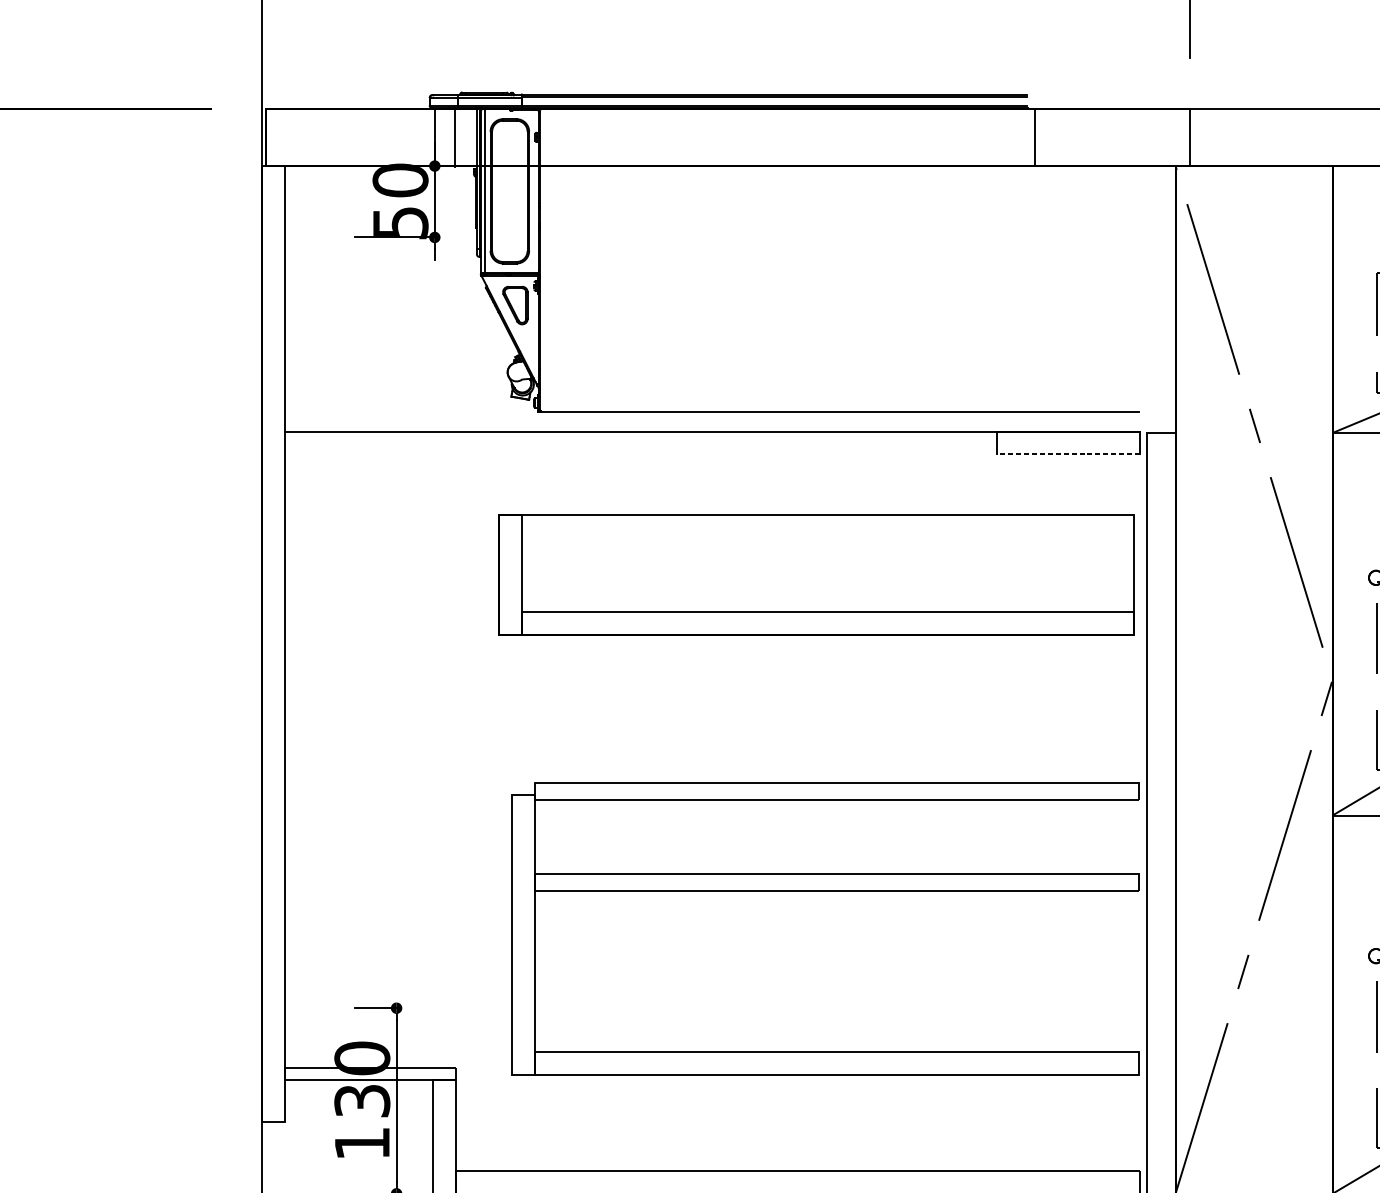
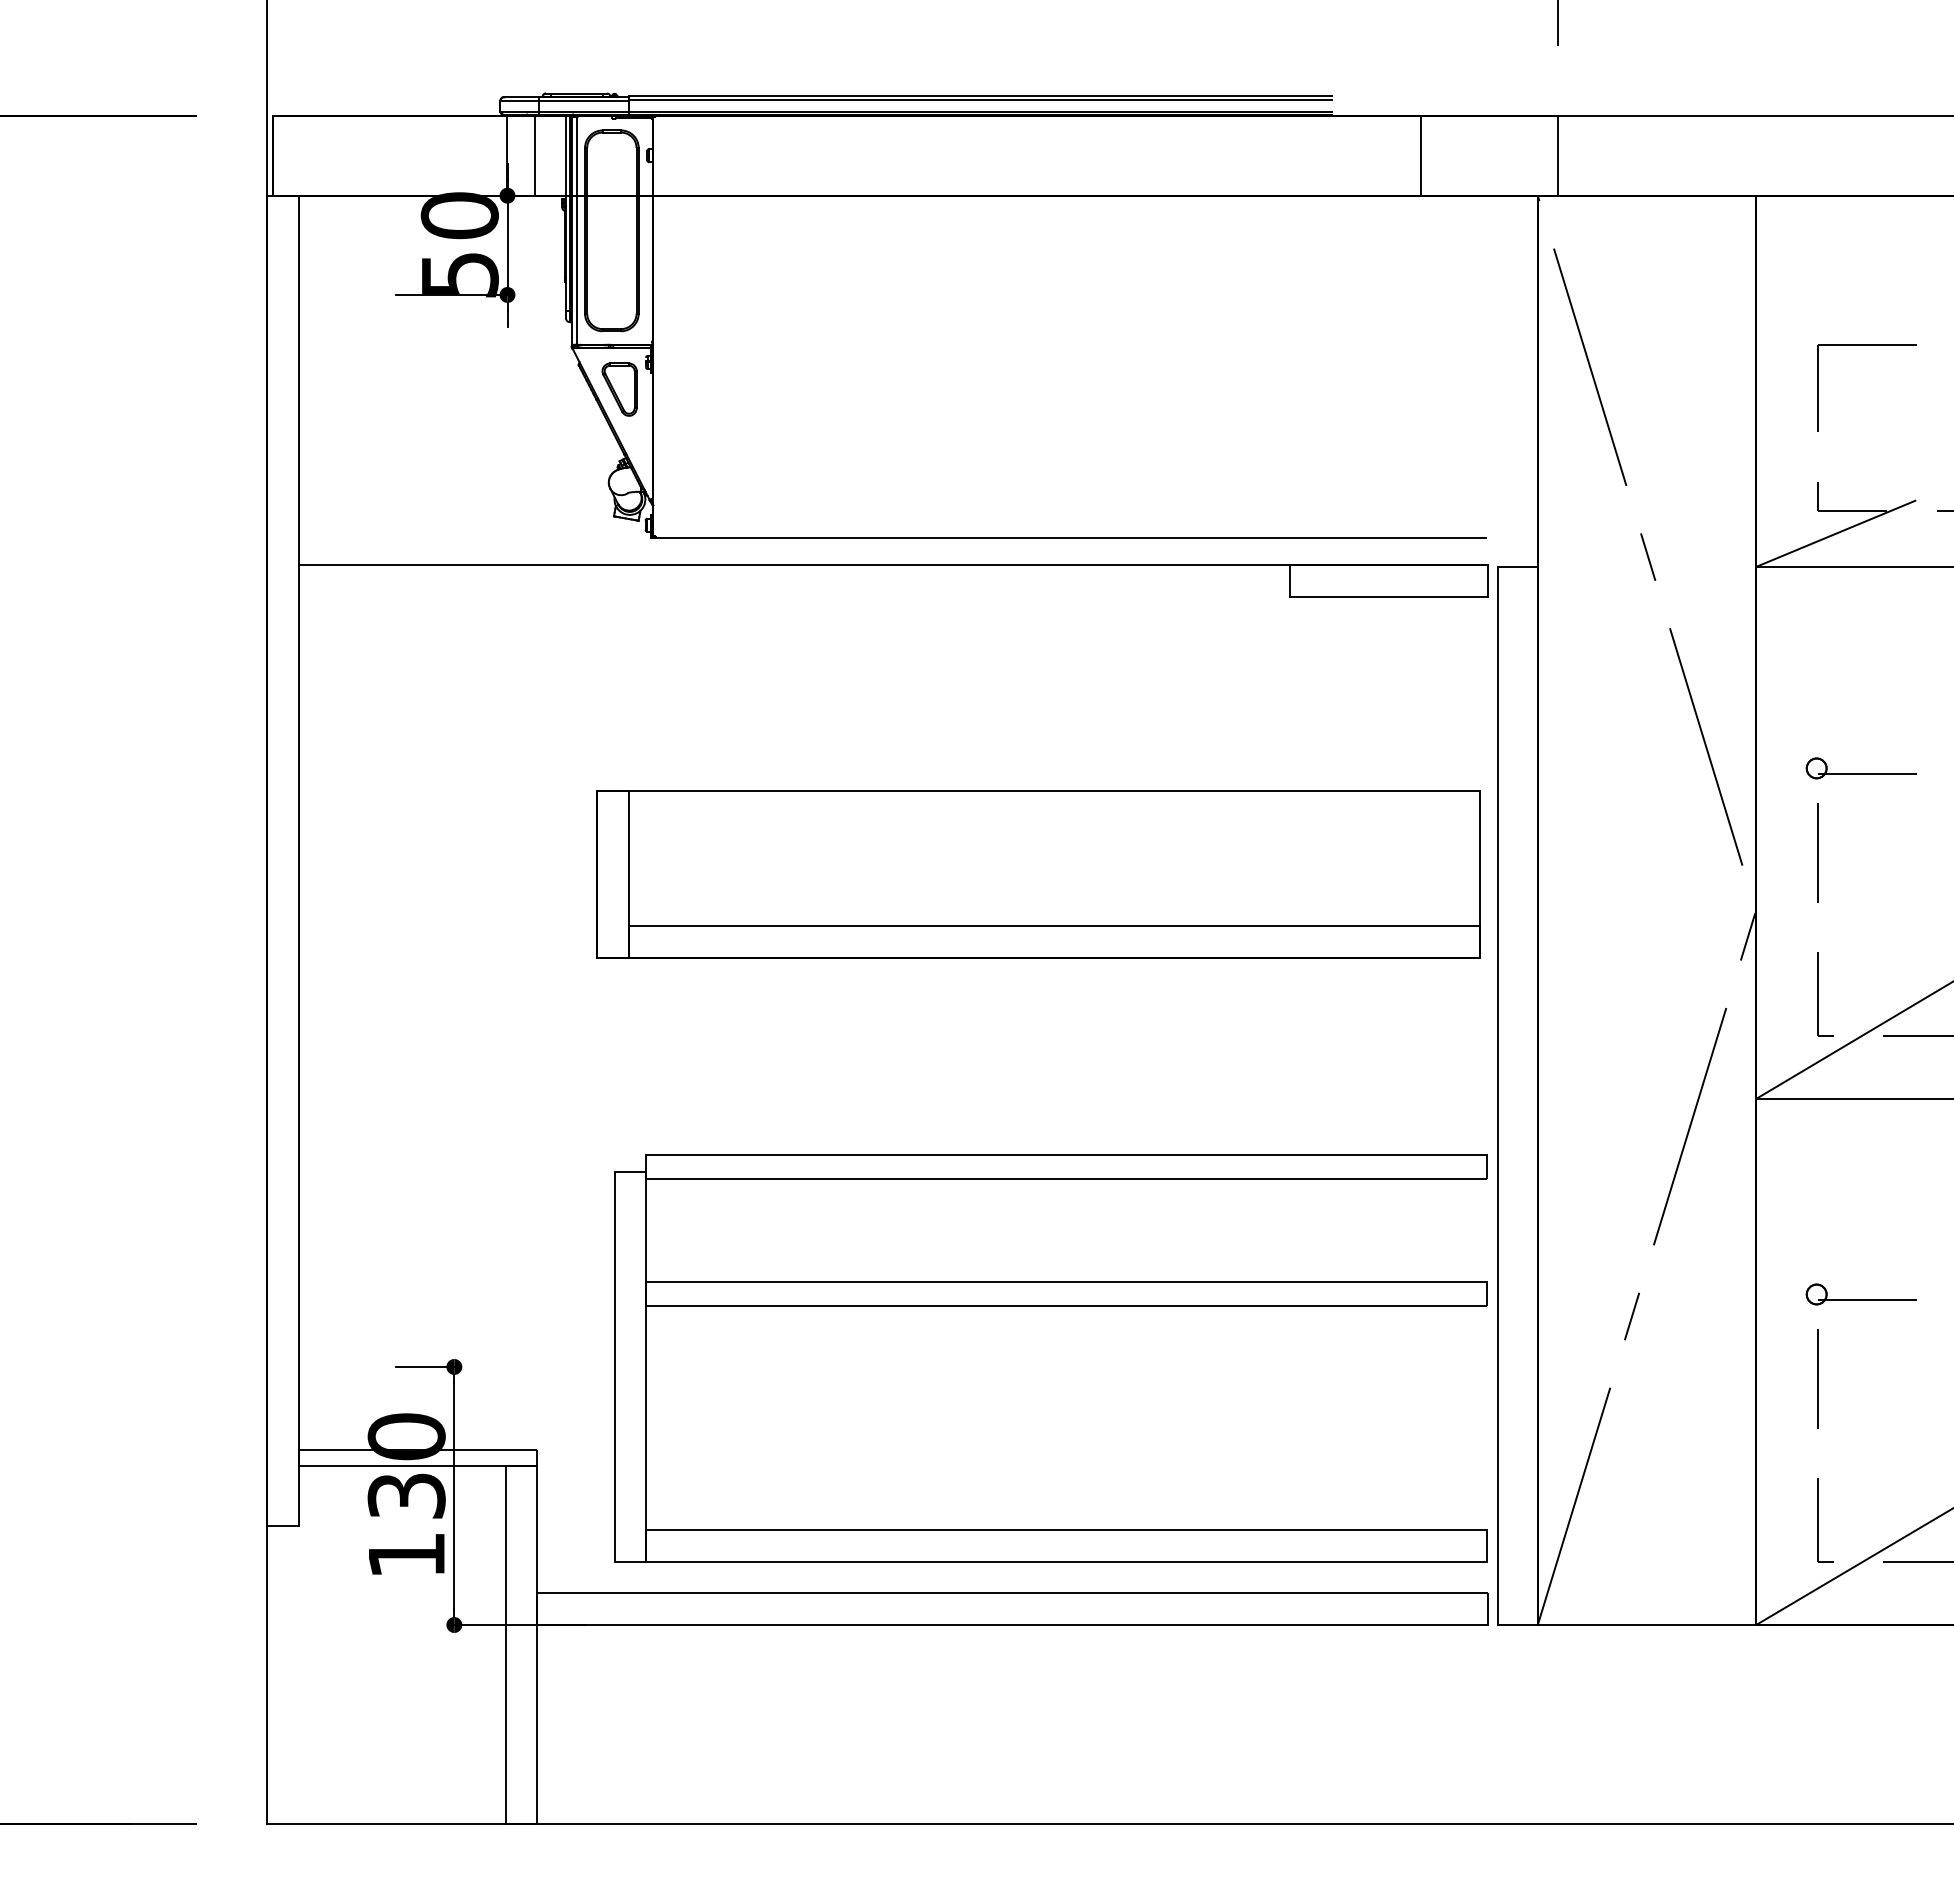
line: (1035, 137) -> (1420, 155), moved
line: (1068, 454) -> (1388, 596), dashed -> solid
part: (816, 575) -> (1038, 874), moved
part: (825, 891) -> (1050, 1306), moved

